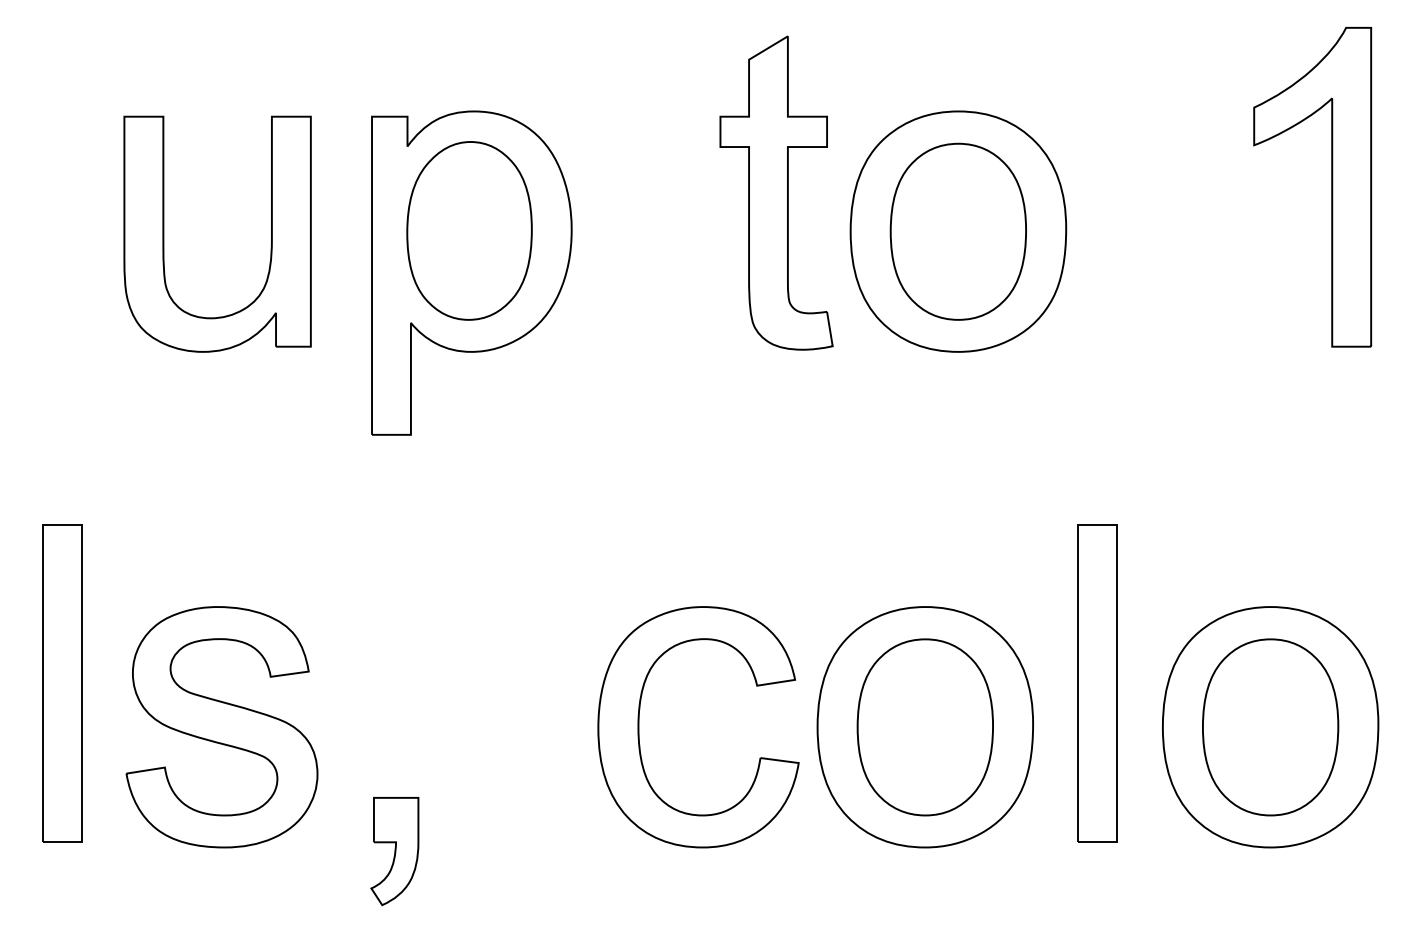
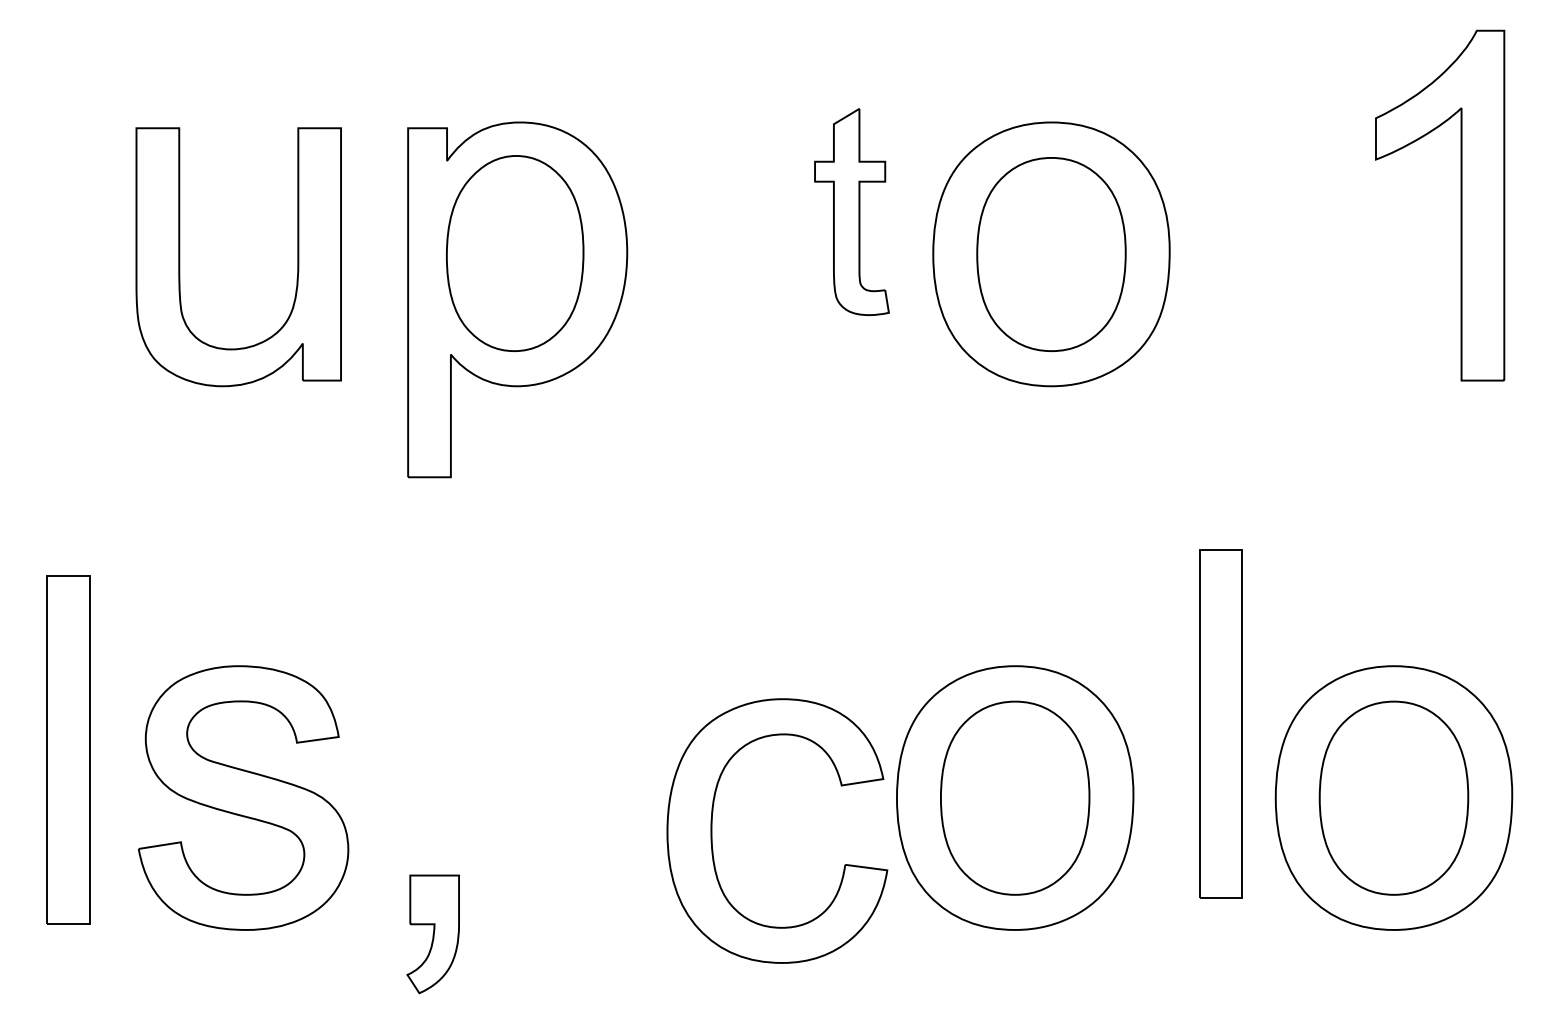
part: (776, 192) -> (851, 211), size x0.6
part: (1096, 682) -> (1220, 723), moved
part: (639, 726) -> (712, 830), moved

